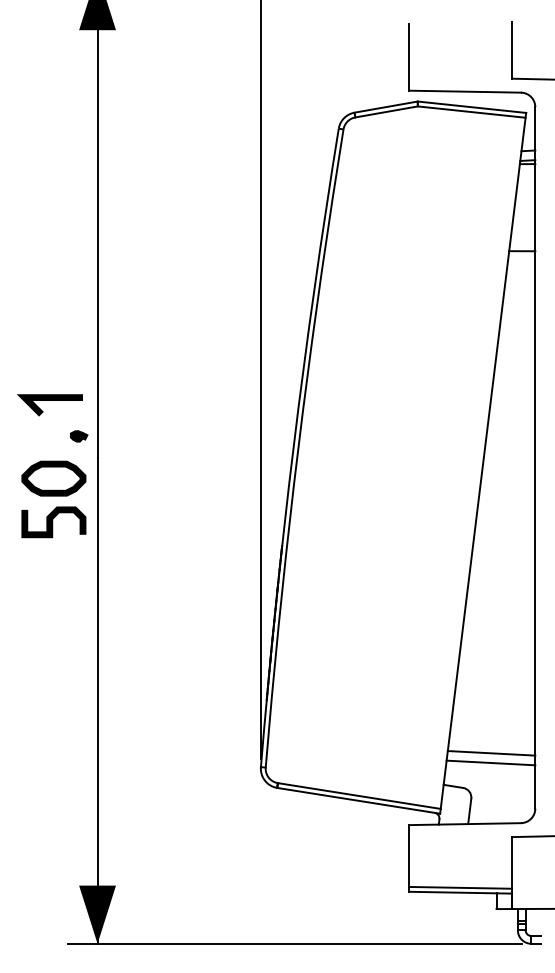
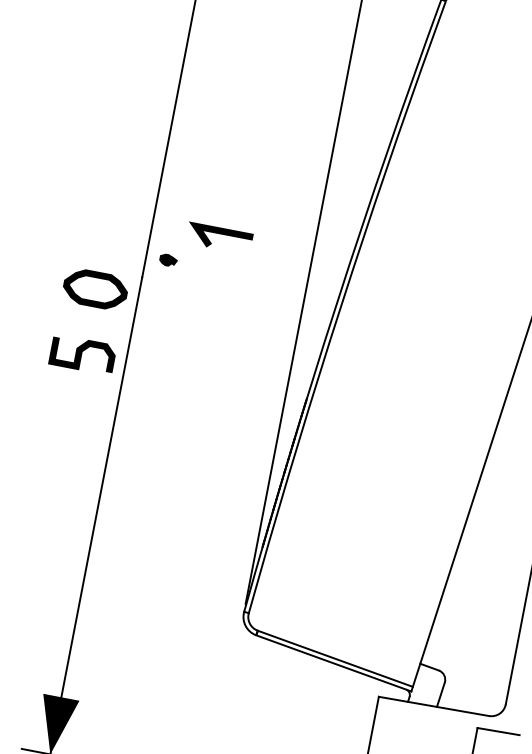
line: (49, 400) -> (219, 233), moved
part: (79, 436) -> (168, 260), moved
curve: (53, 522) -> (82, 354), moved
line: (491, 753) -> (473, 642), removed
line: (490, 762) -> (470, 650), removed

